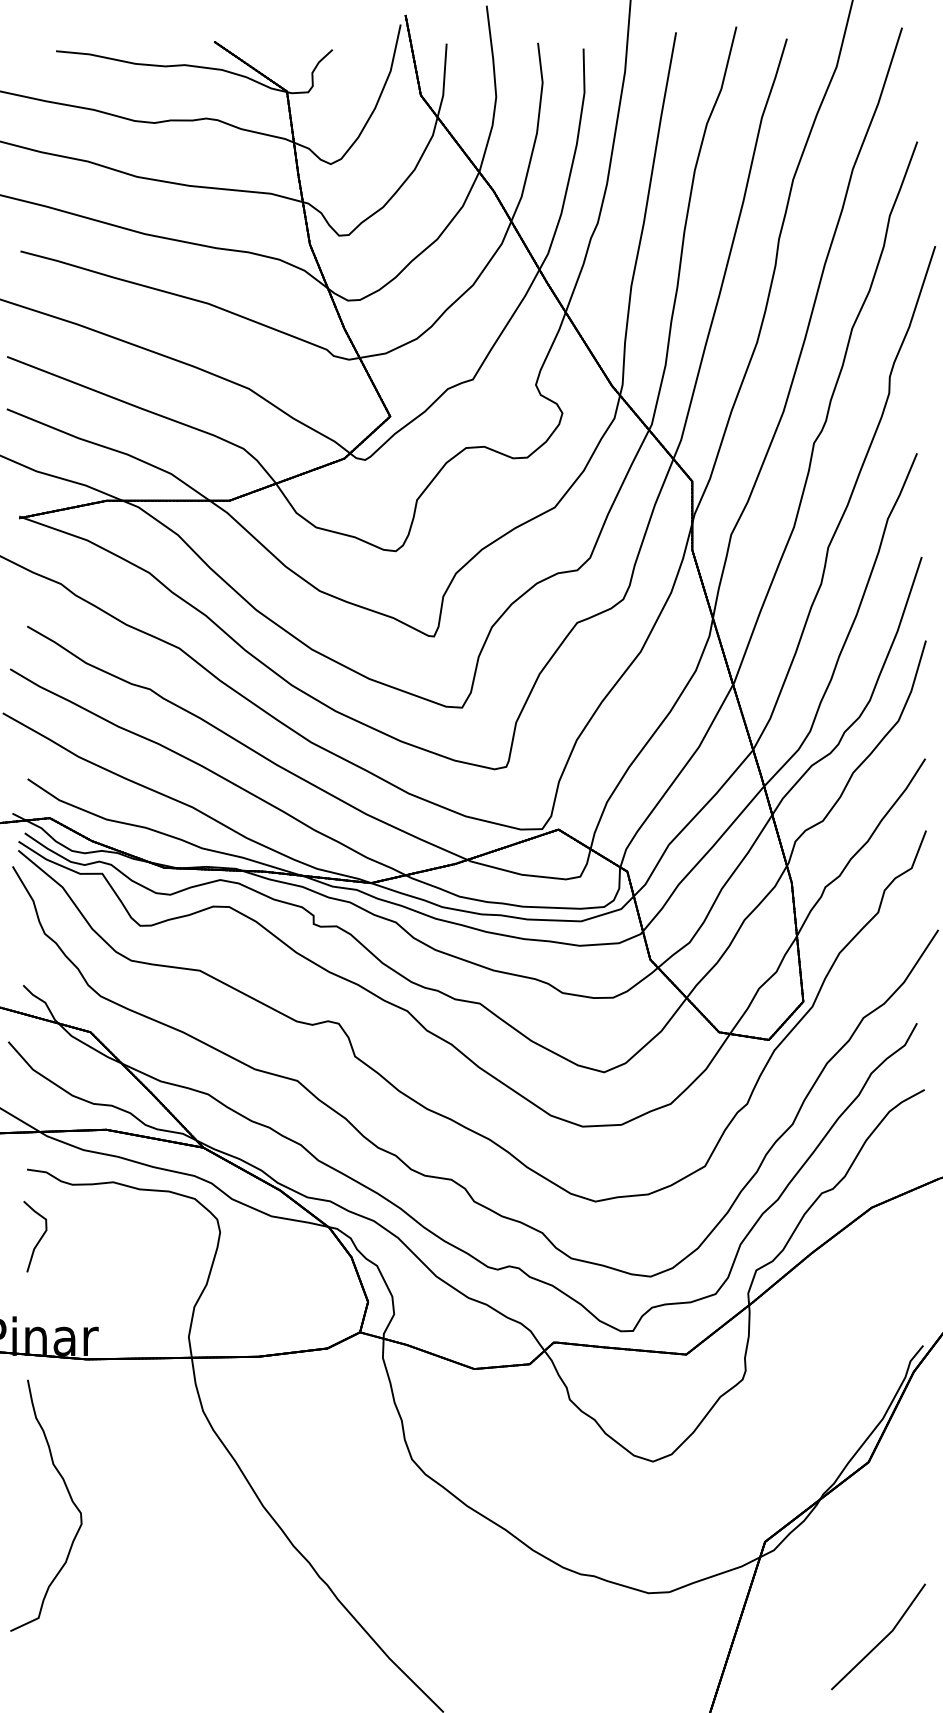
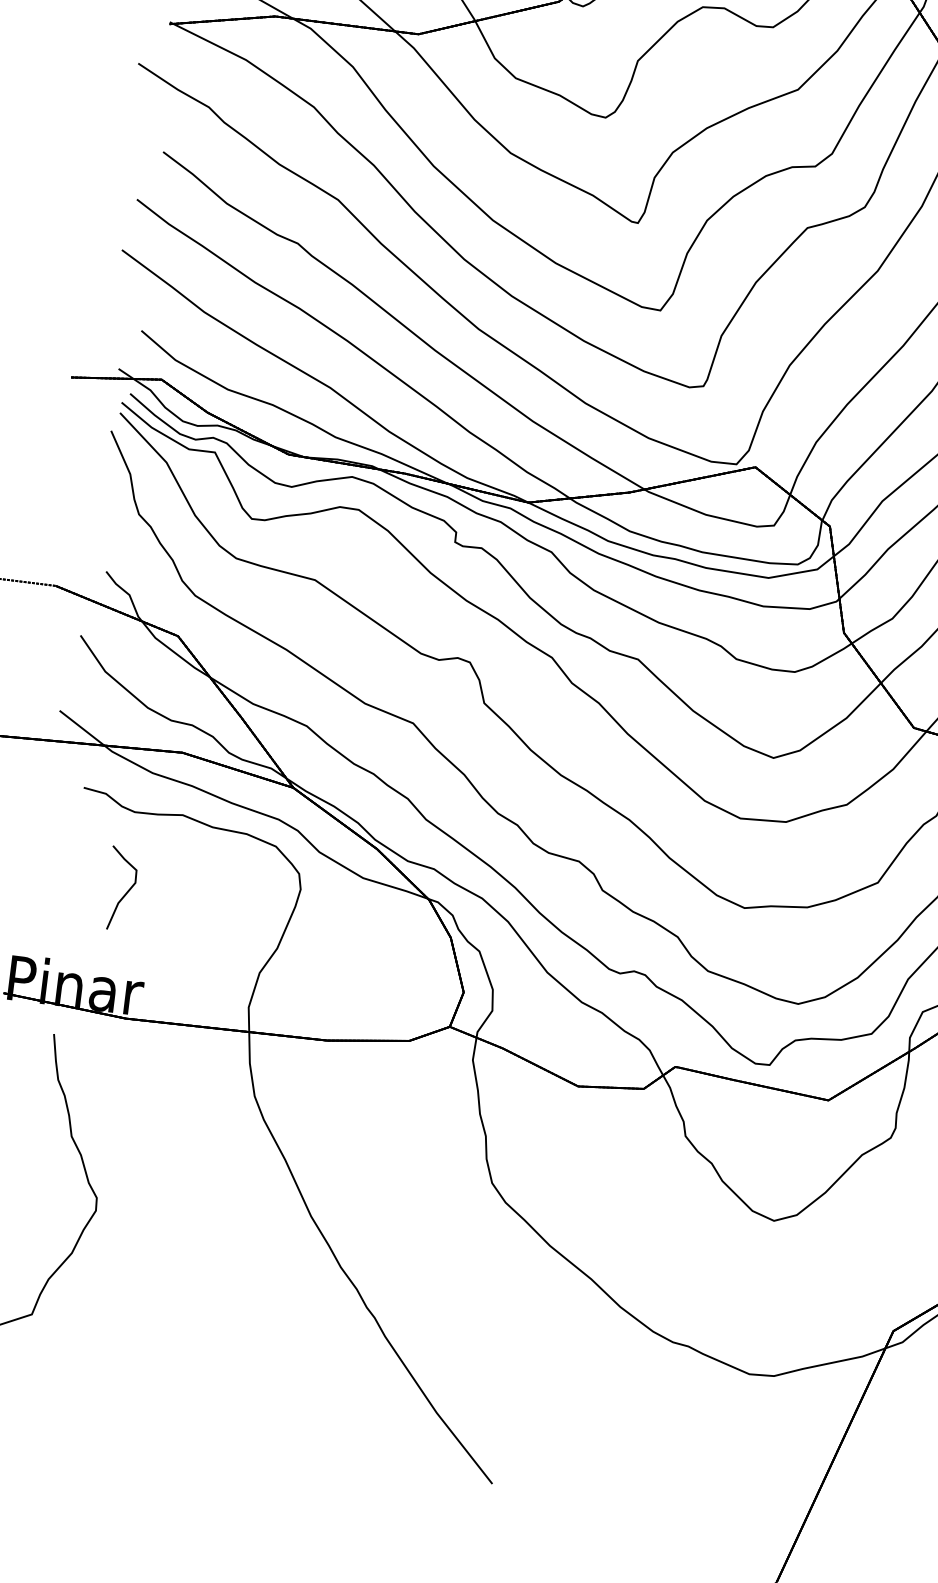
curve: (39, 1239) -> (125, 892), moved

